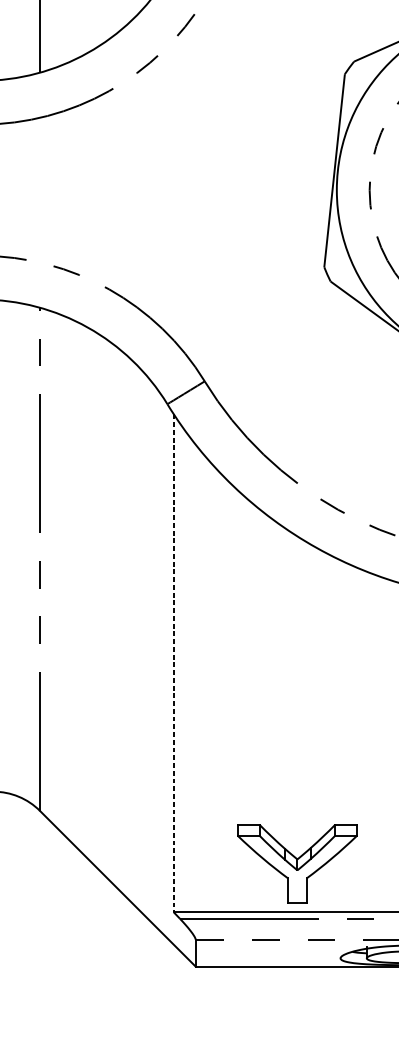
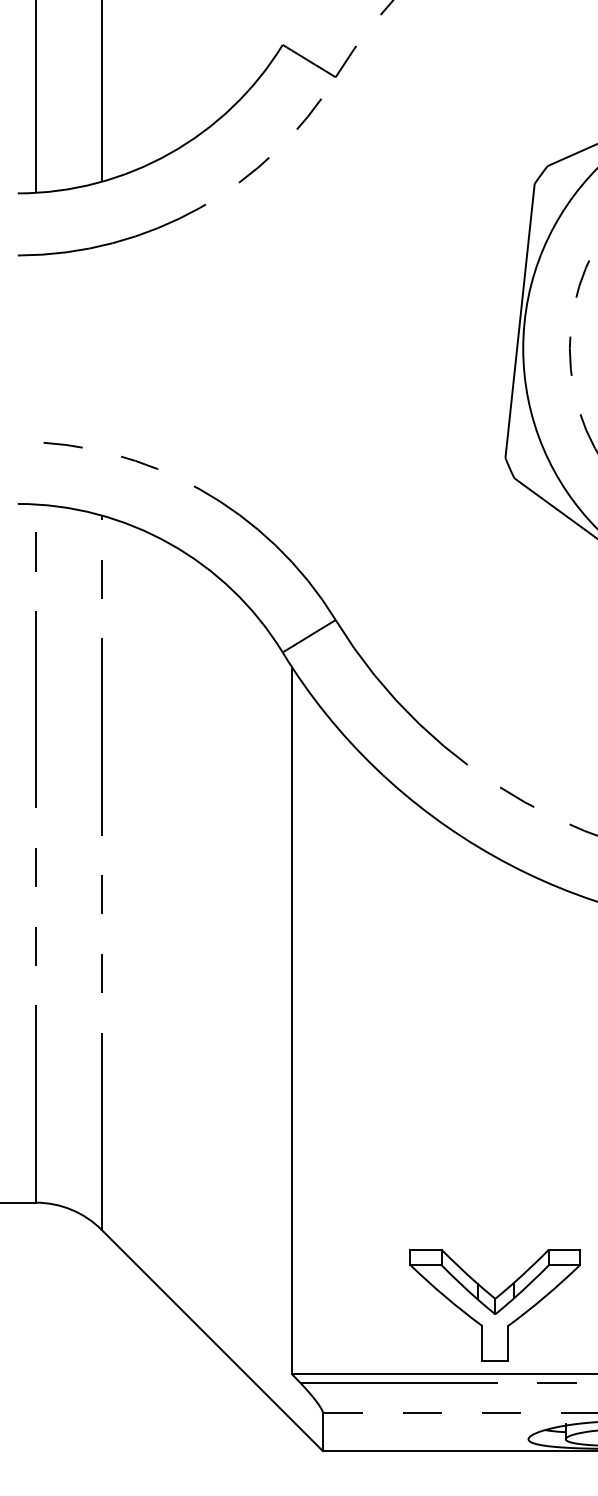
line: (173, 663) -> (291, 1020), dashed -> solid
part: (296, 864) -> (494, 1305), moved

